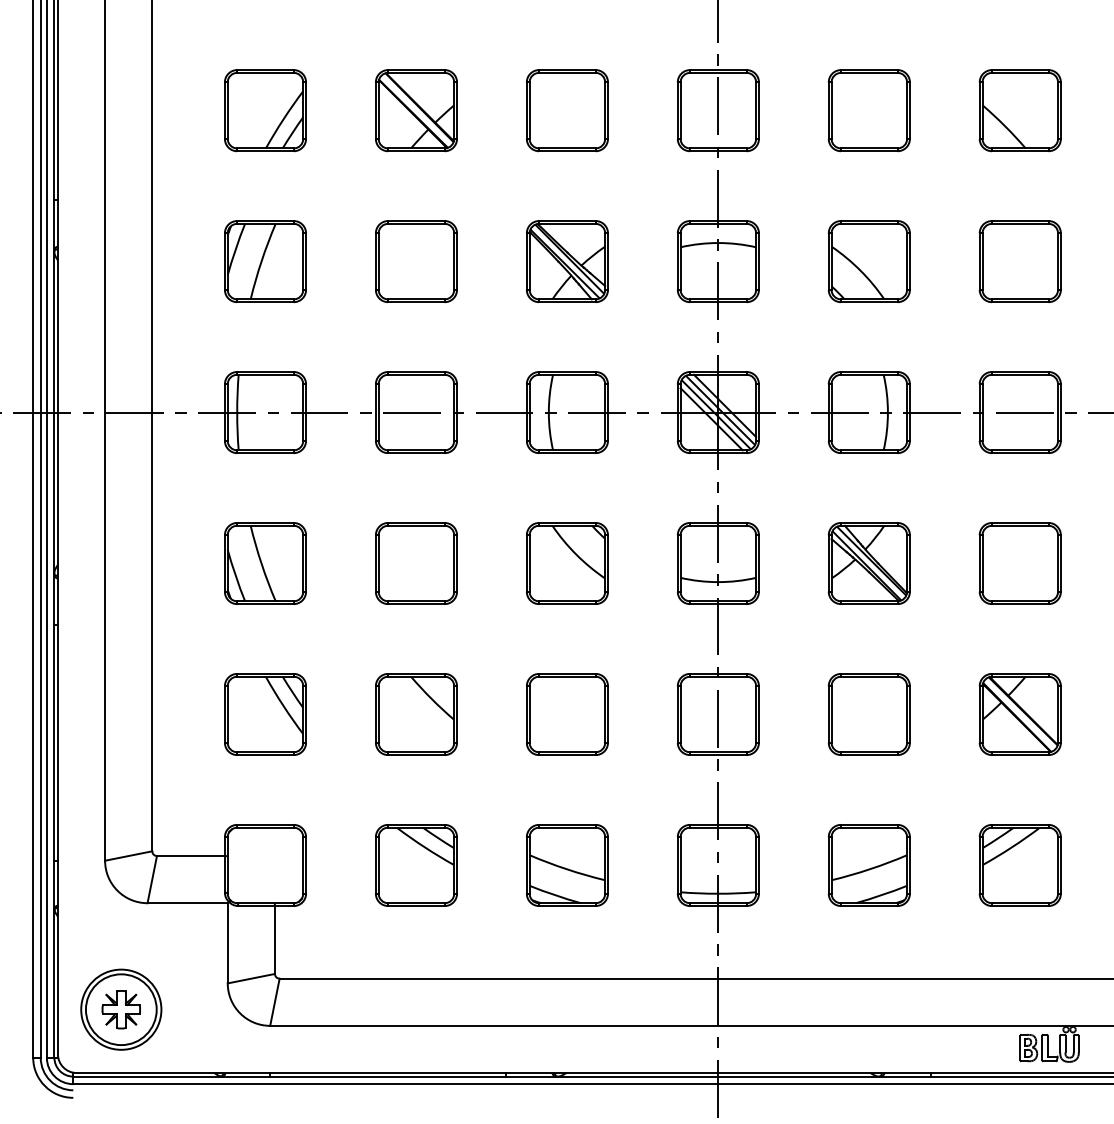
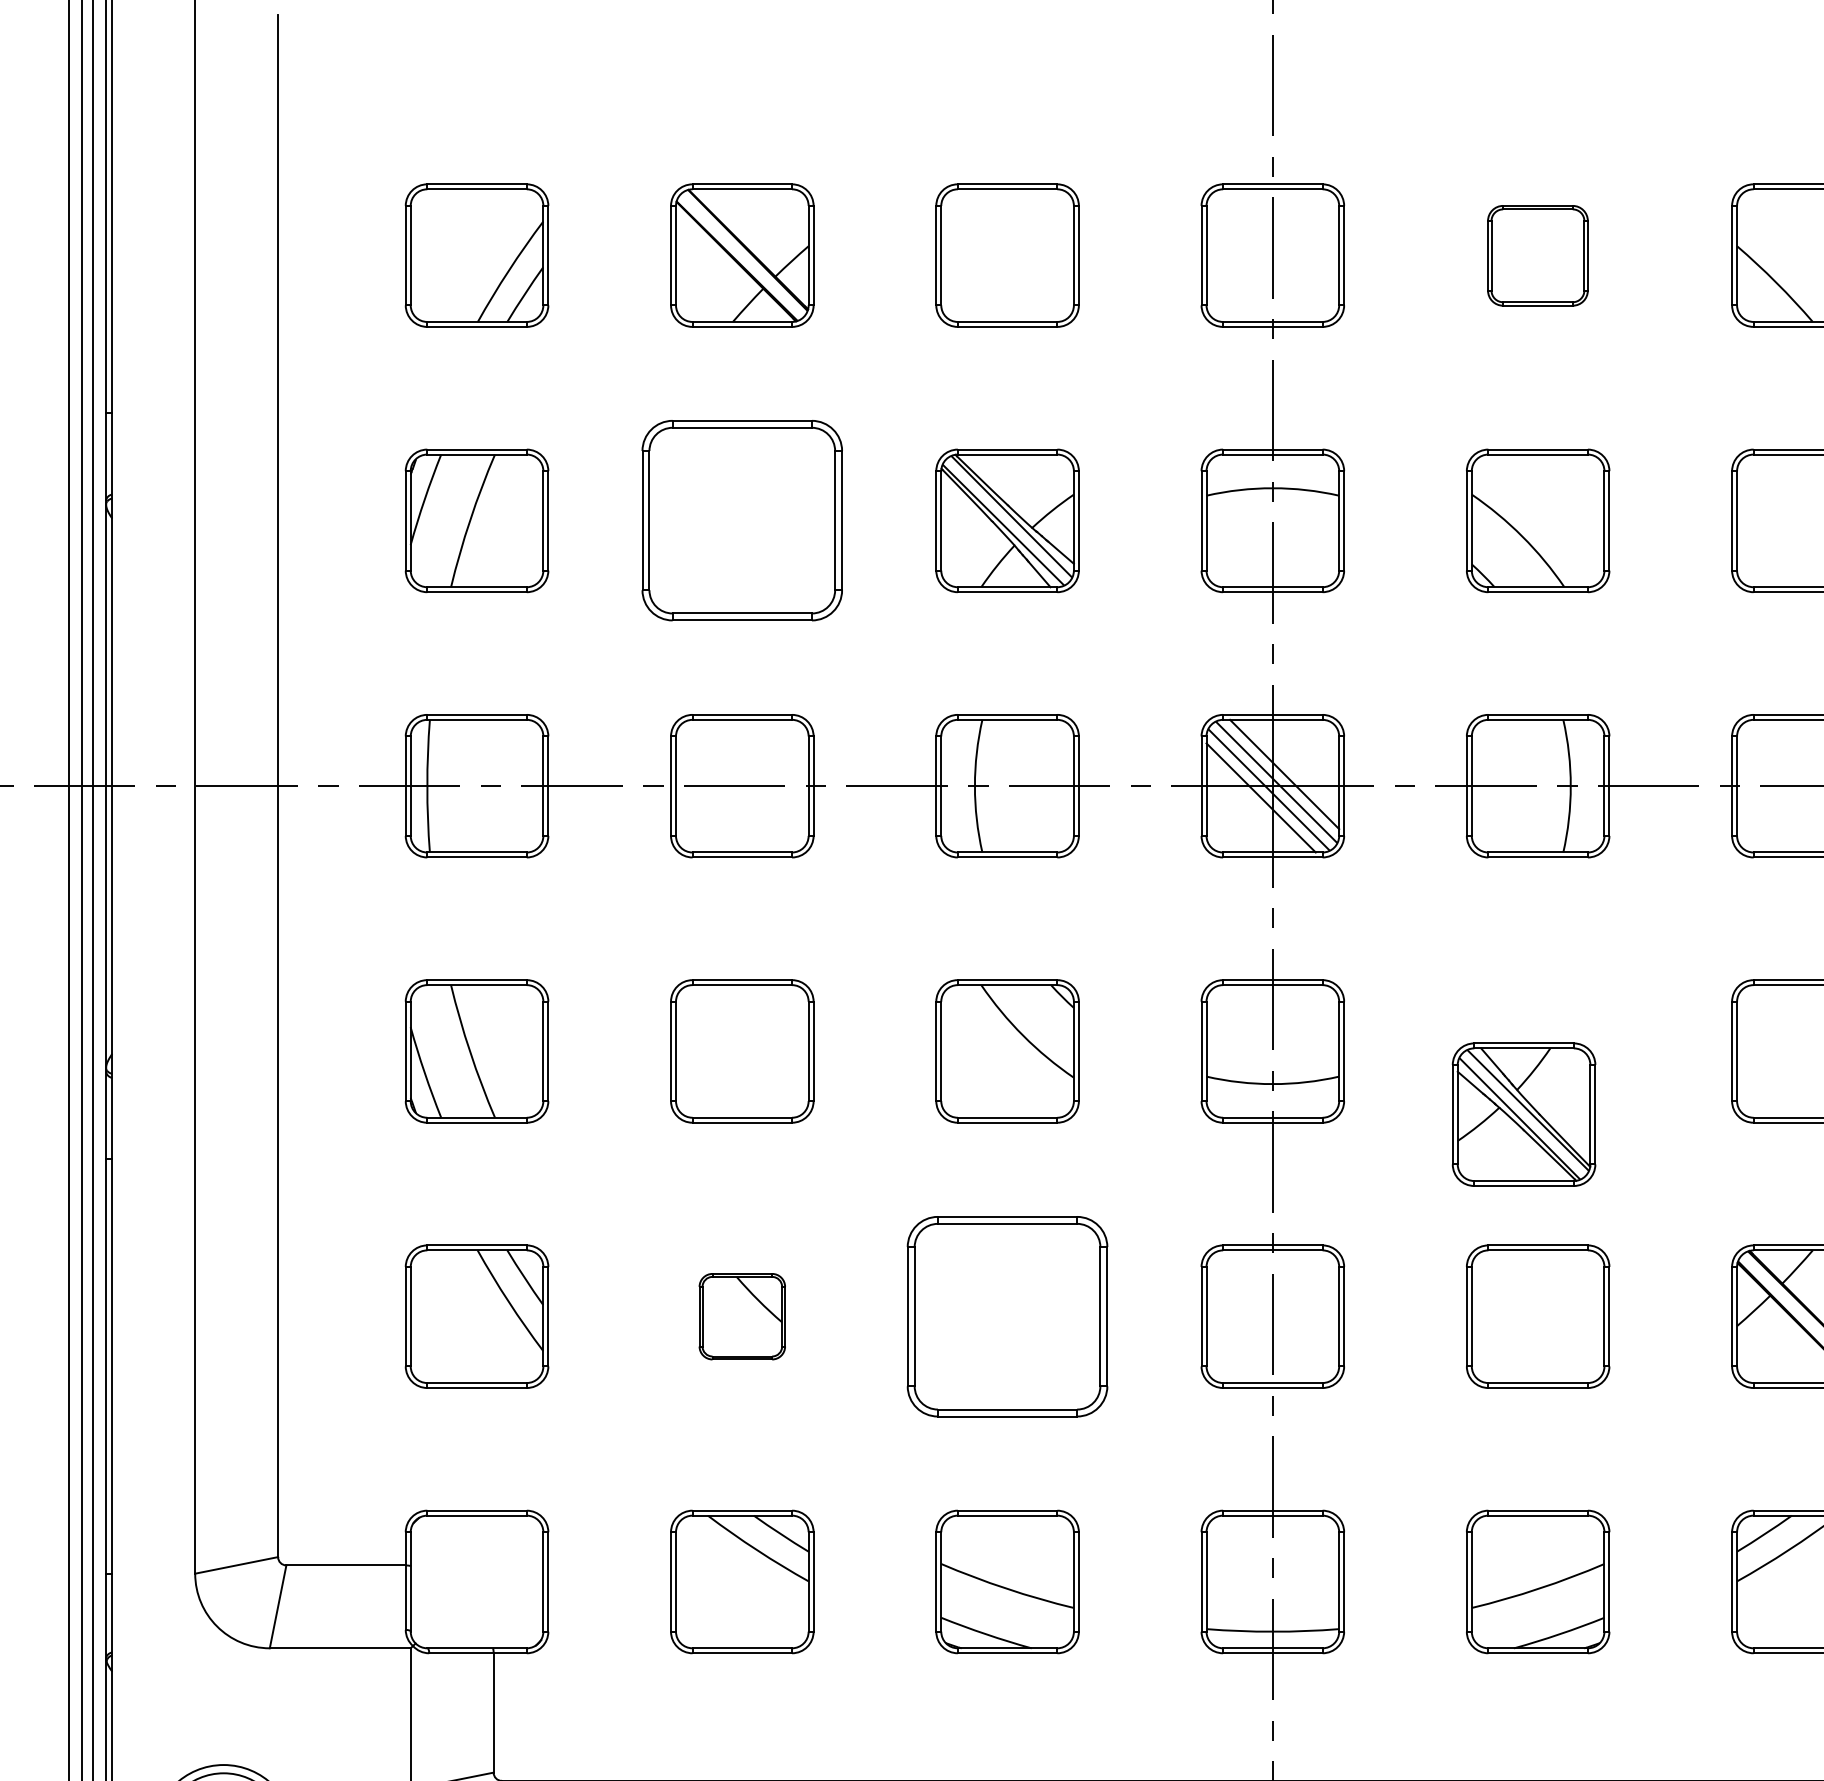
part: (868, 110) -> (1536, 255), size x0.7
part: (416, 261) -> (742, 520), size x1.4
part: (868, 563) -> (1522, 1114), moved
part: (416, 714) -> (742, 1316), size x0.6
part: (567, 714) -> (1007, 1316), size x1.4

